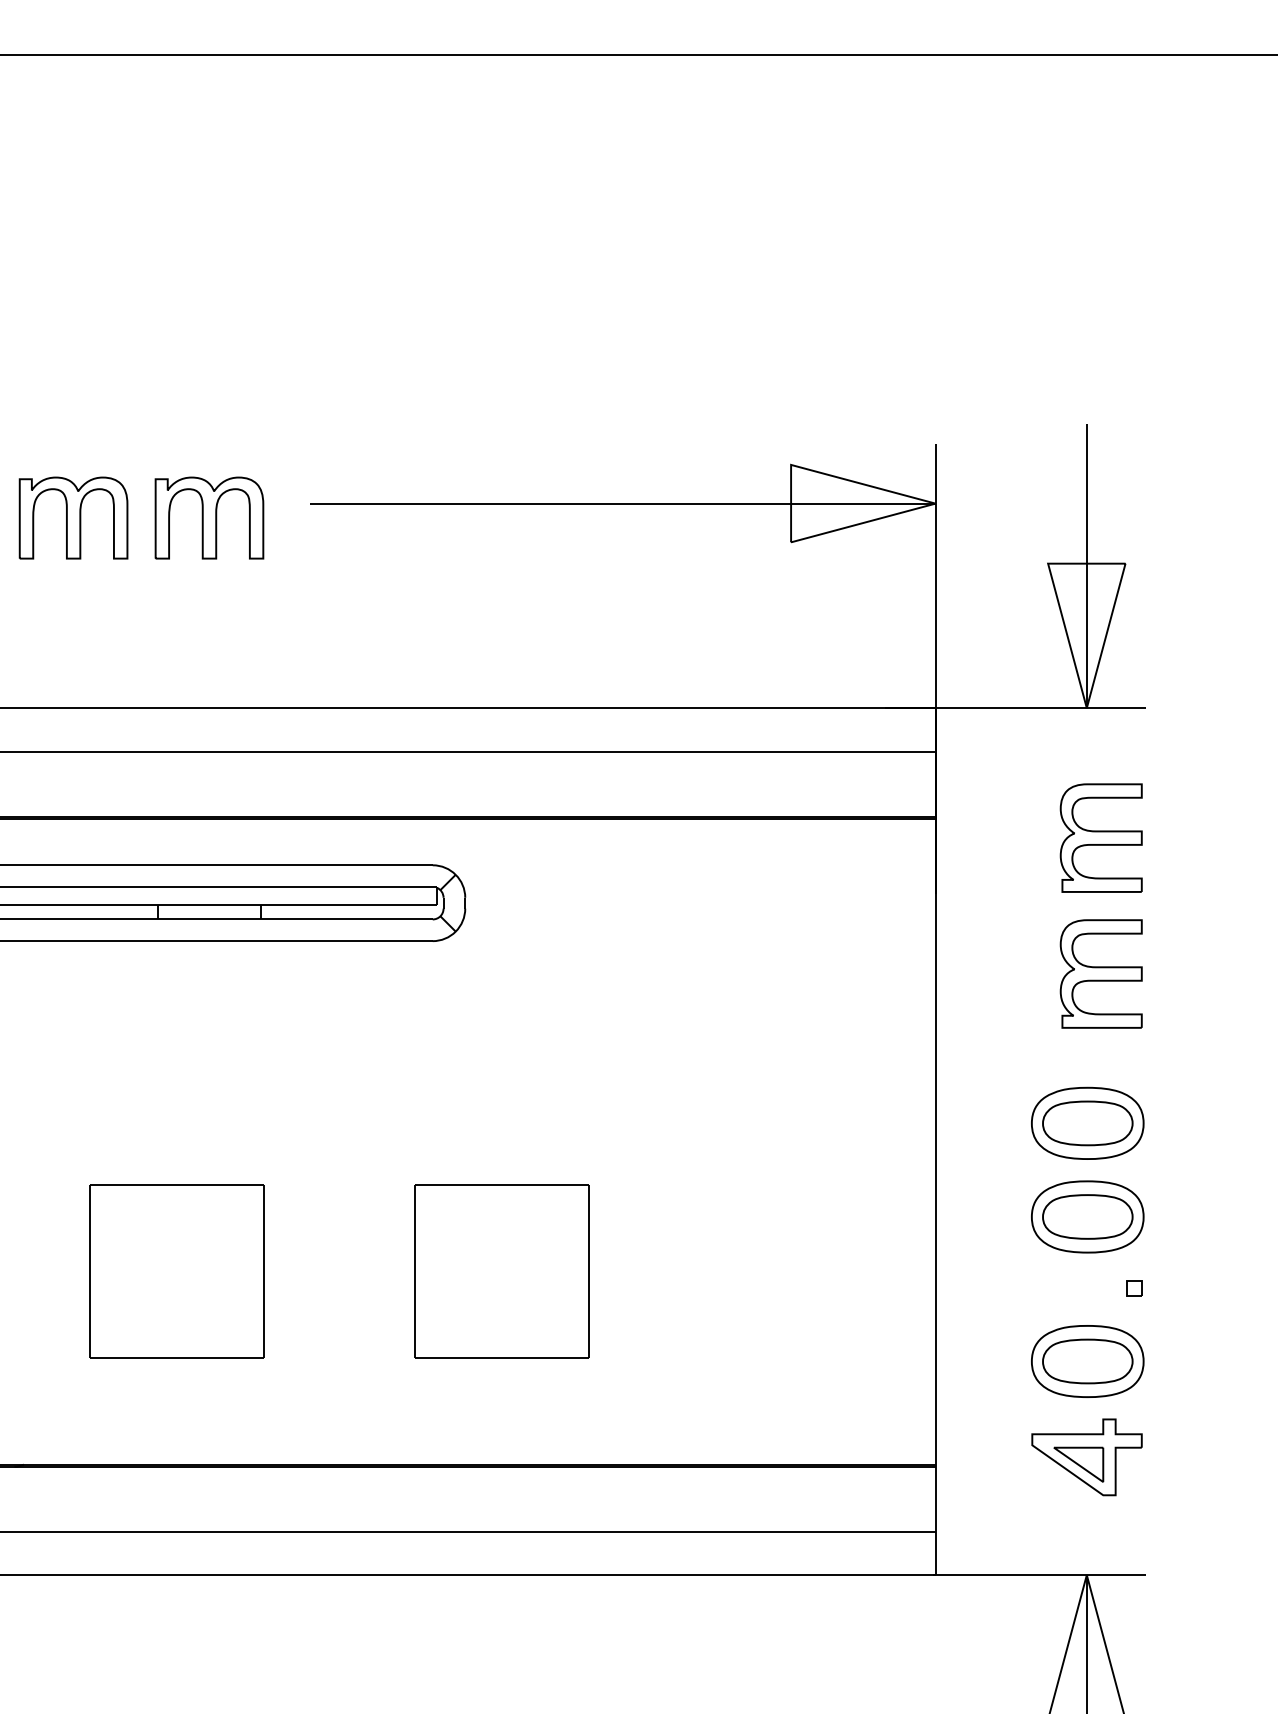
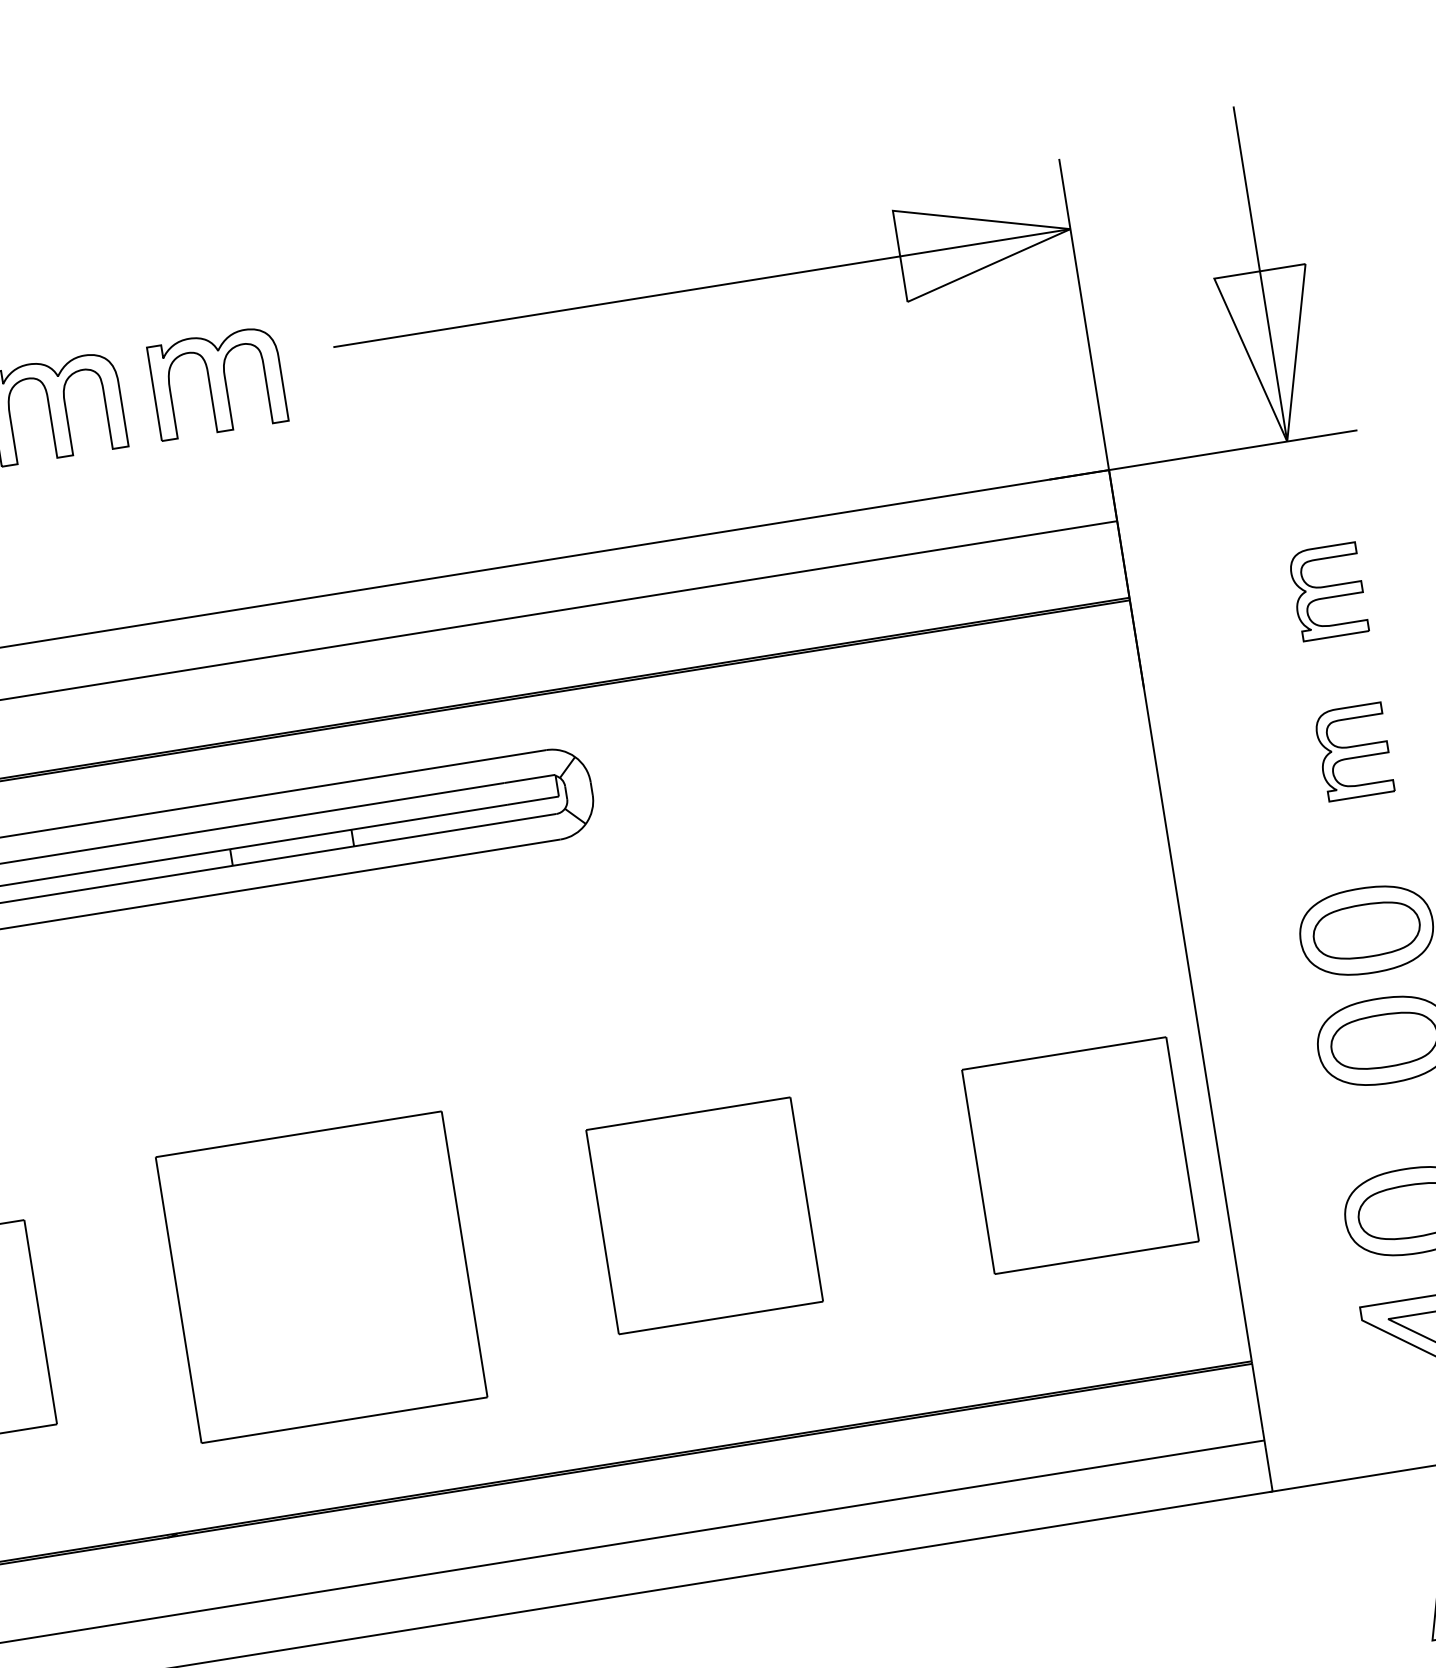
part: (1100, 837) -> (1327, 591), size x0.7
part: (1100, 973) -> (1353, 751), size x0.7
part: (176, 1271) -> (321, 1277), size x1.4
part: (820, 1271) -> (1079, 1155), added

